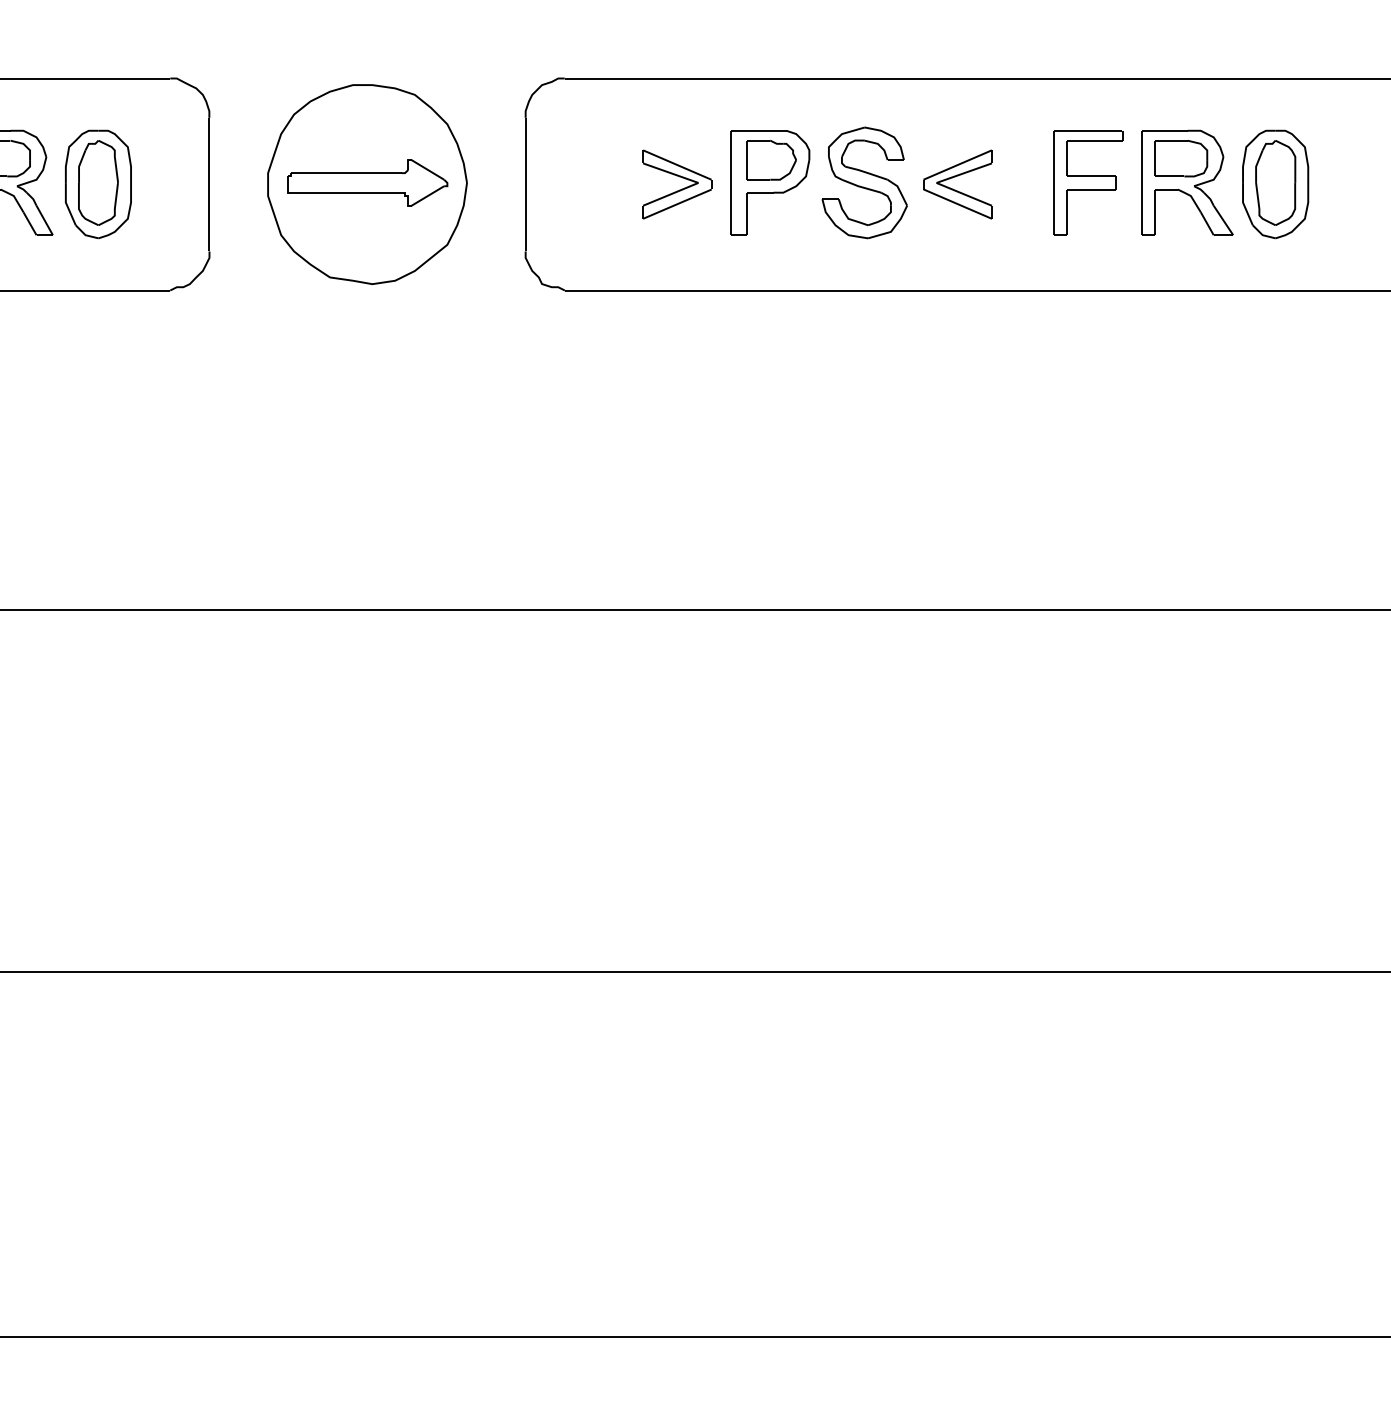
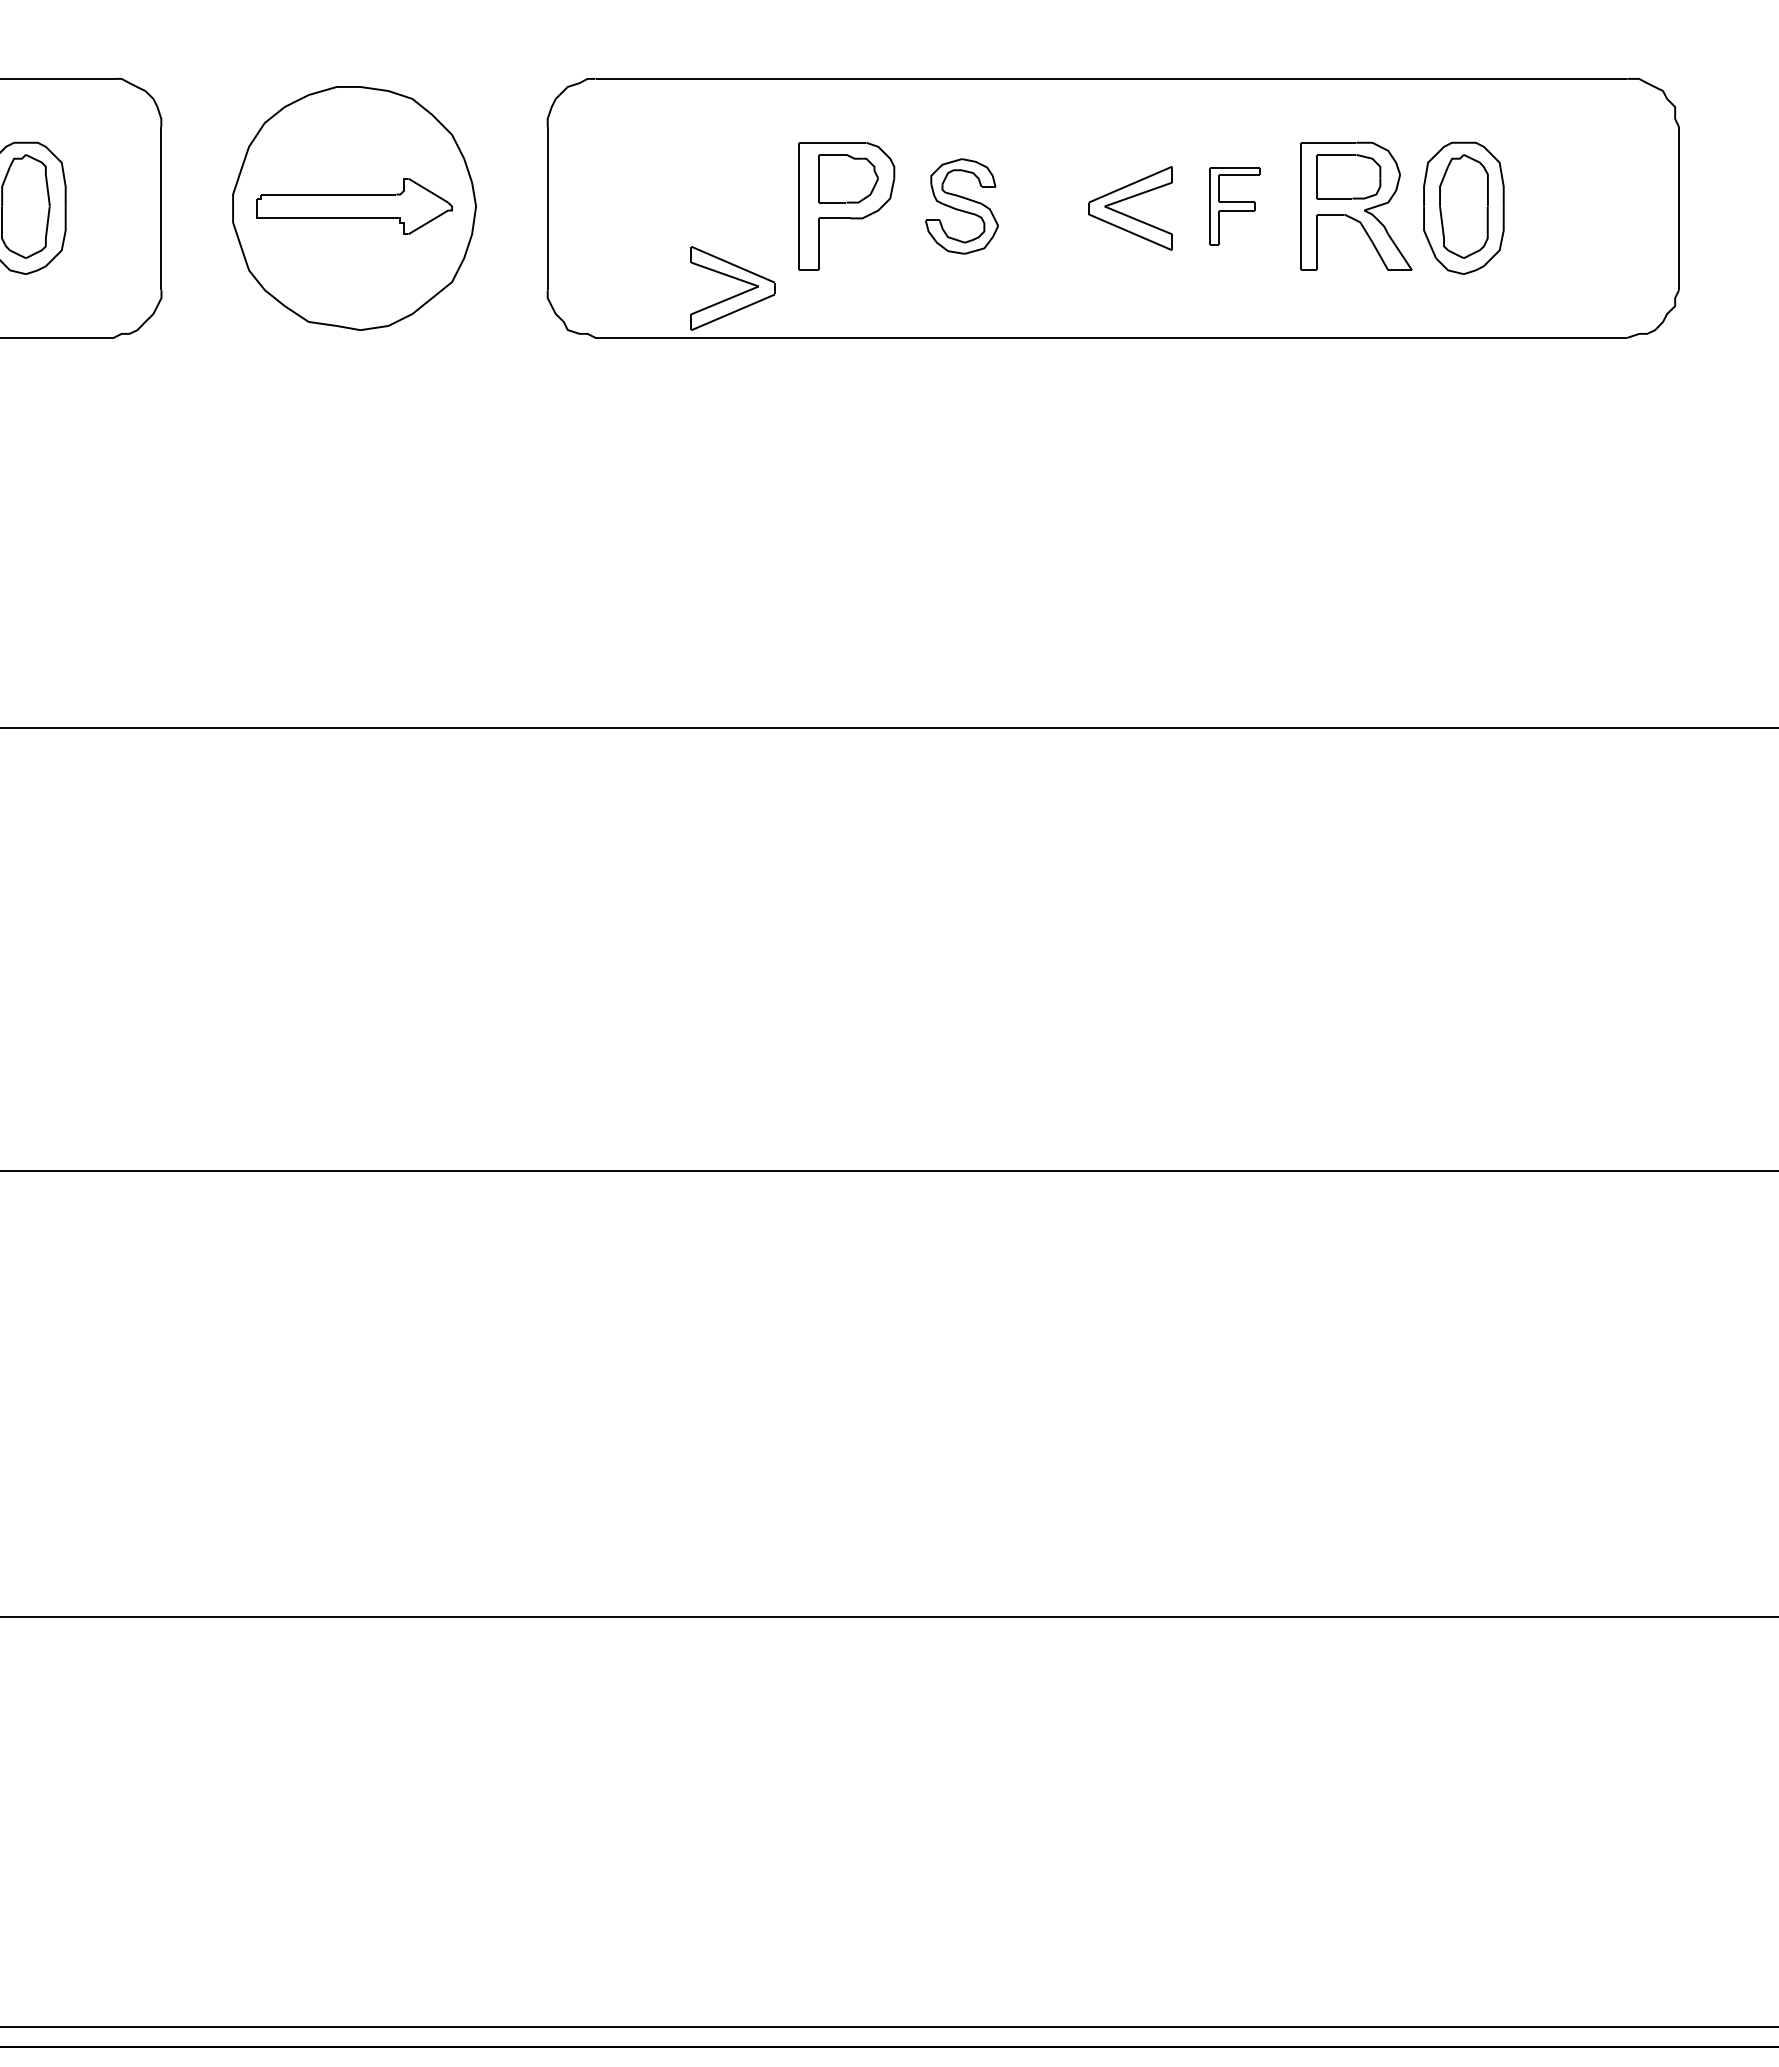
part: (864, 182) -> (961, 206), size x0.7
part: (1087, 182) -> (1234, 206), size x0.6
part: (680, 189) -> (736, 294), moved
part: (955, 189) -> (1127, 214), moved

